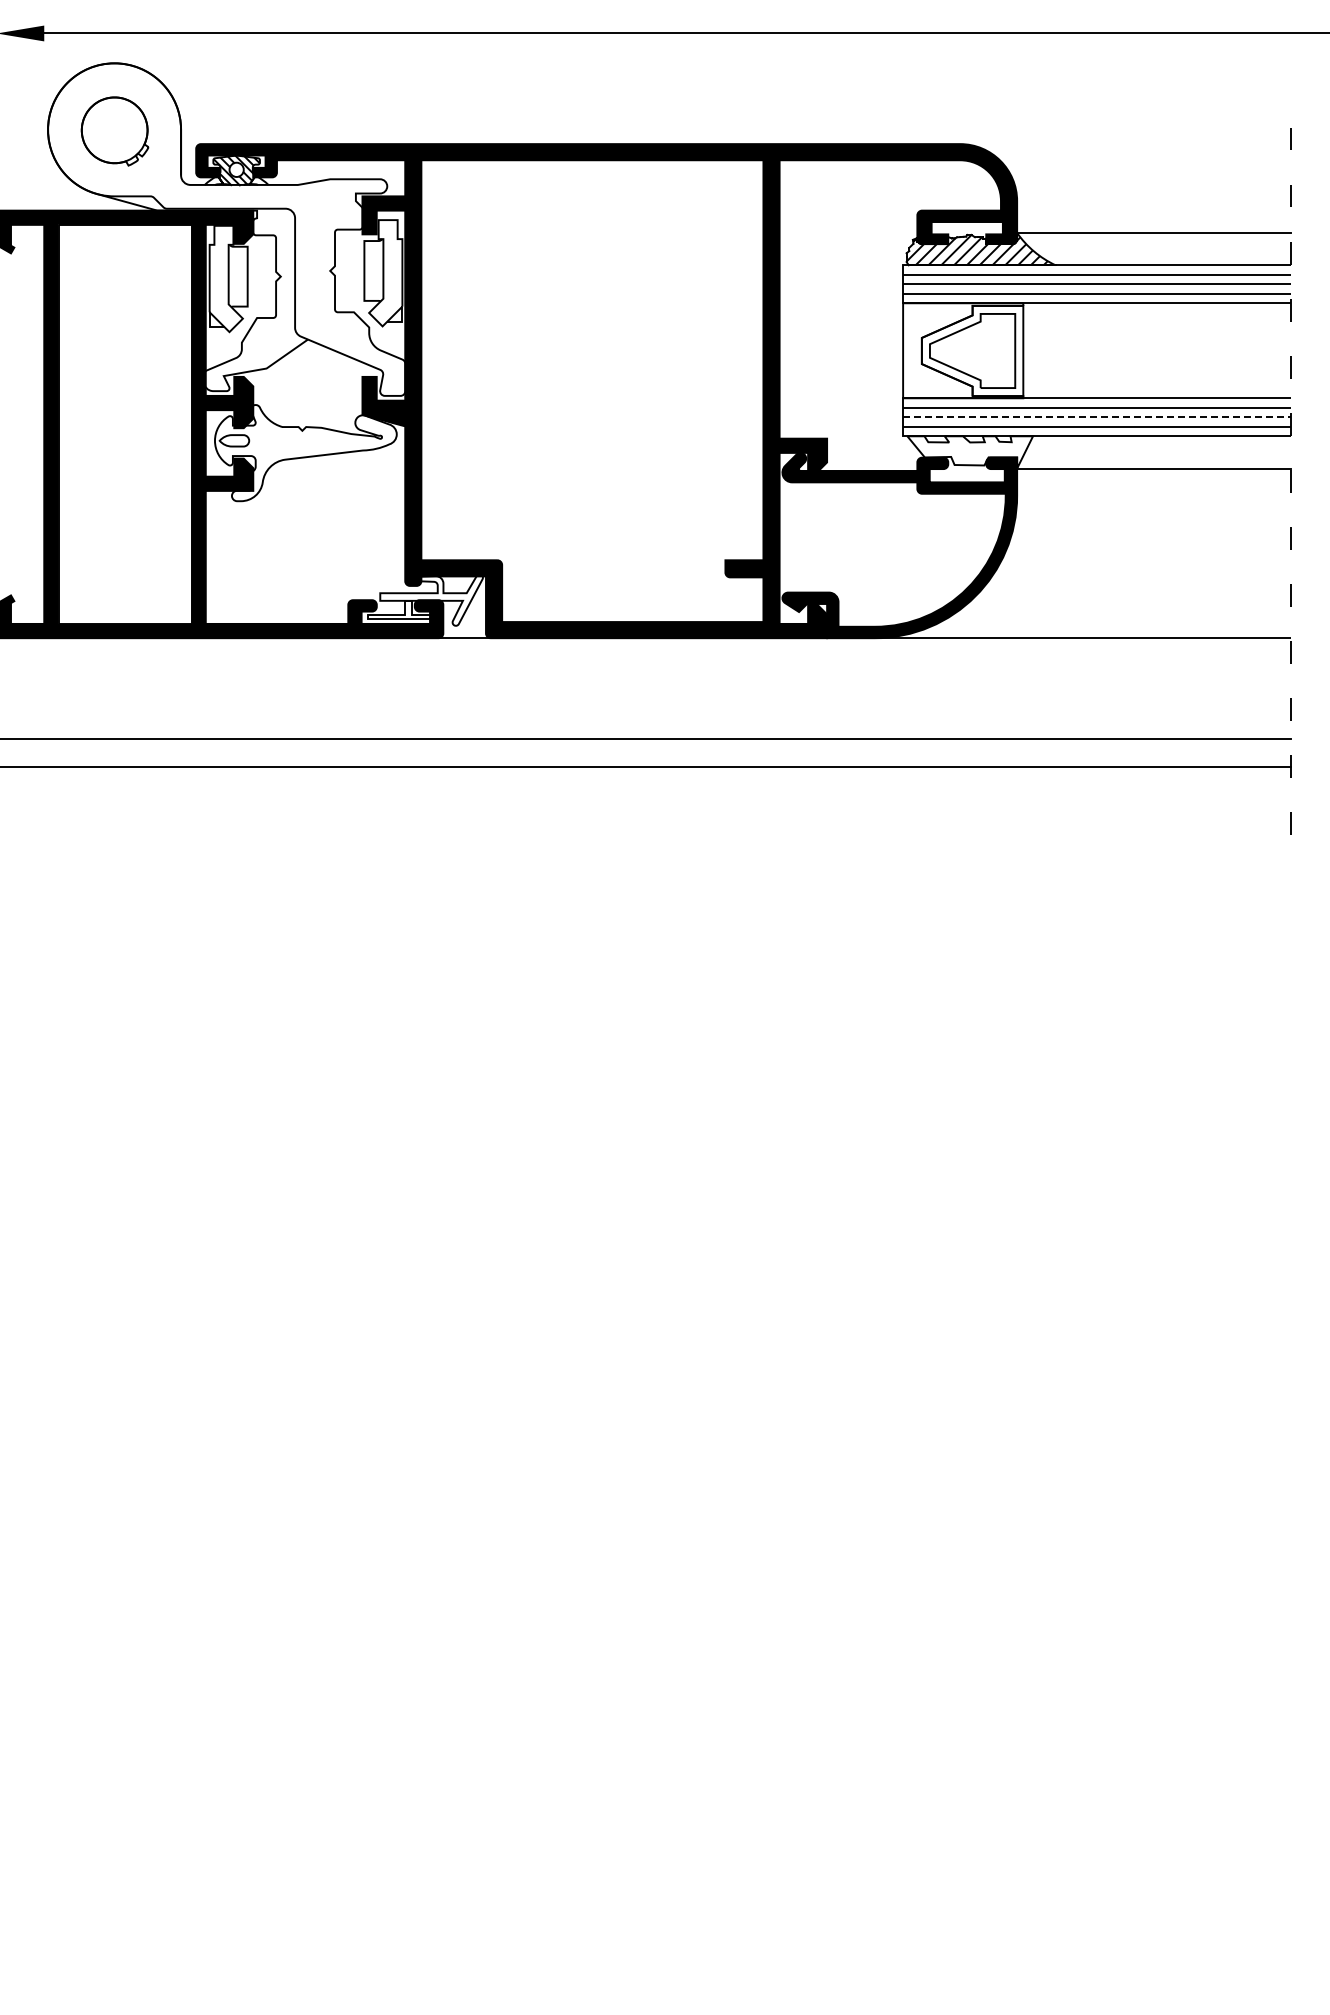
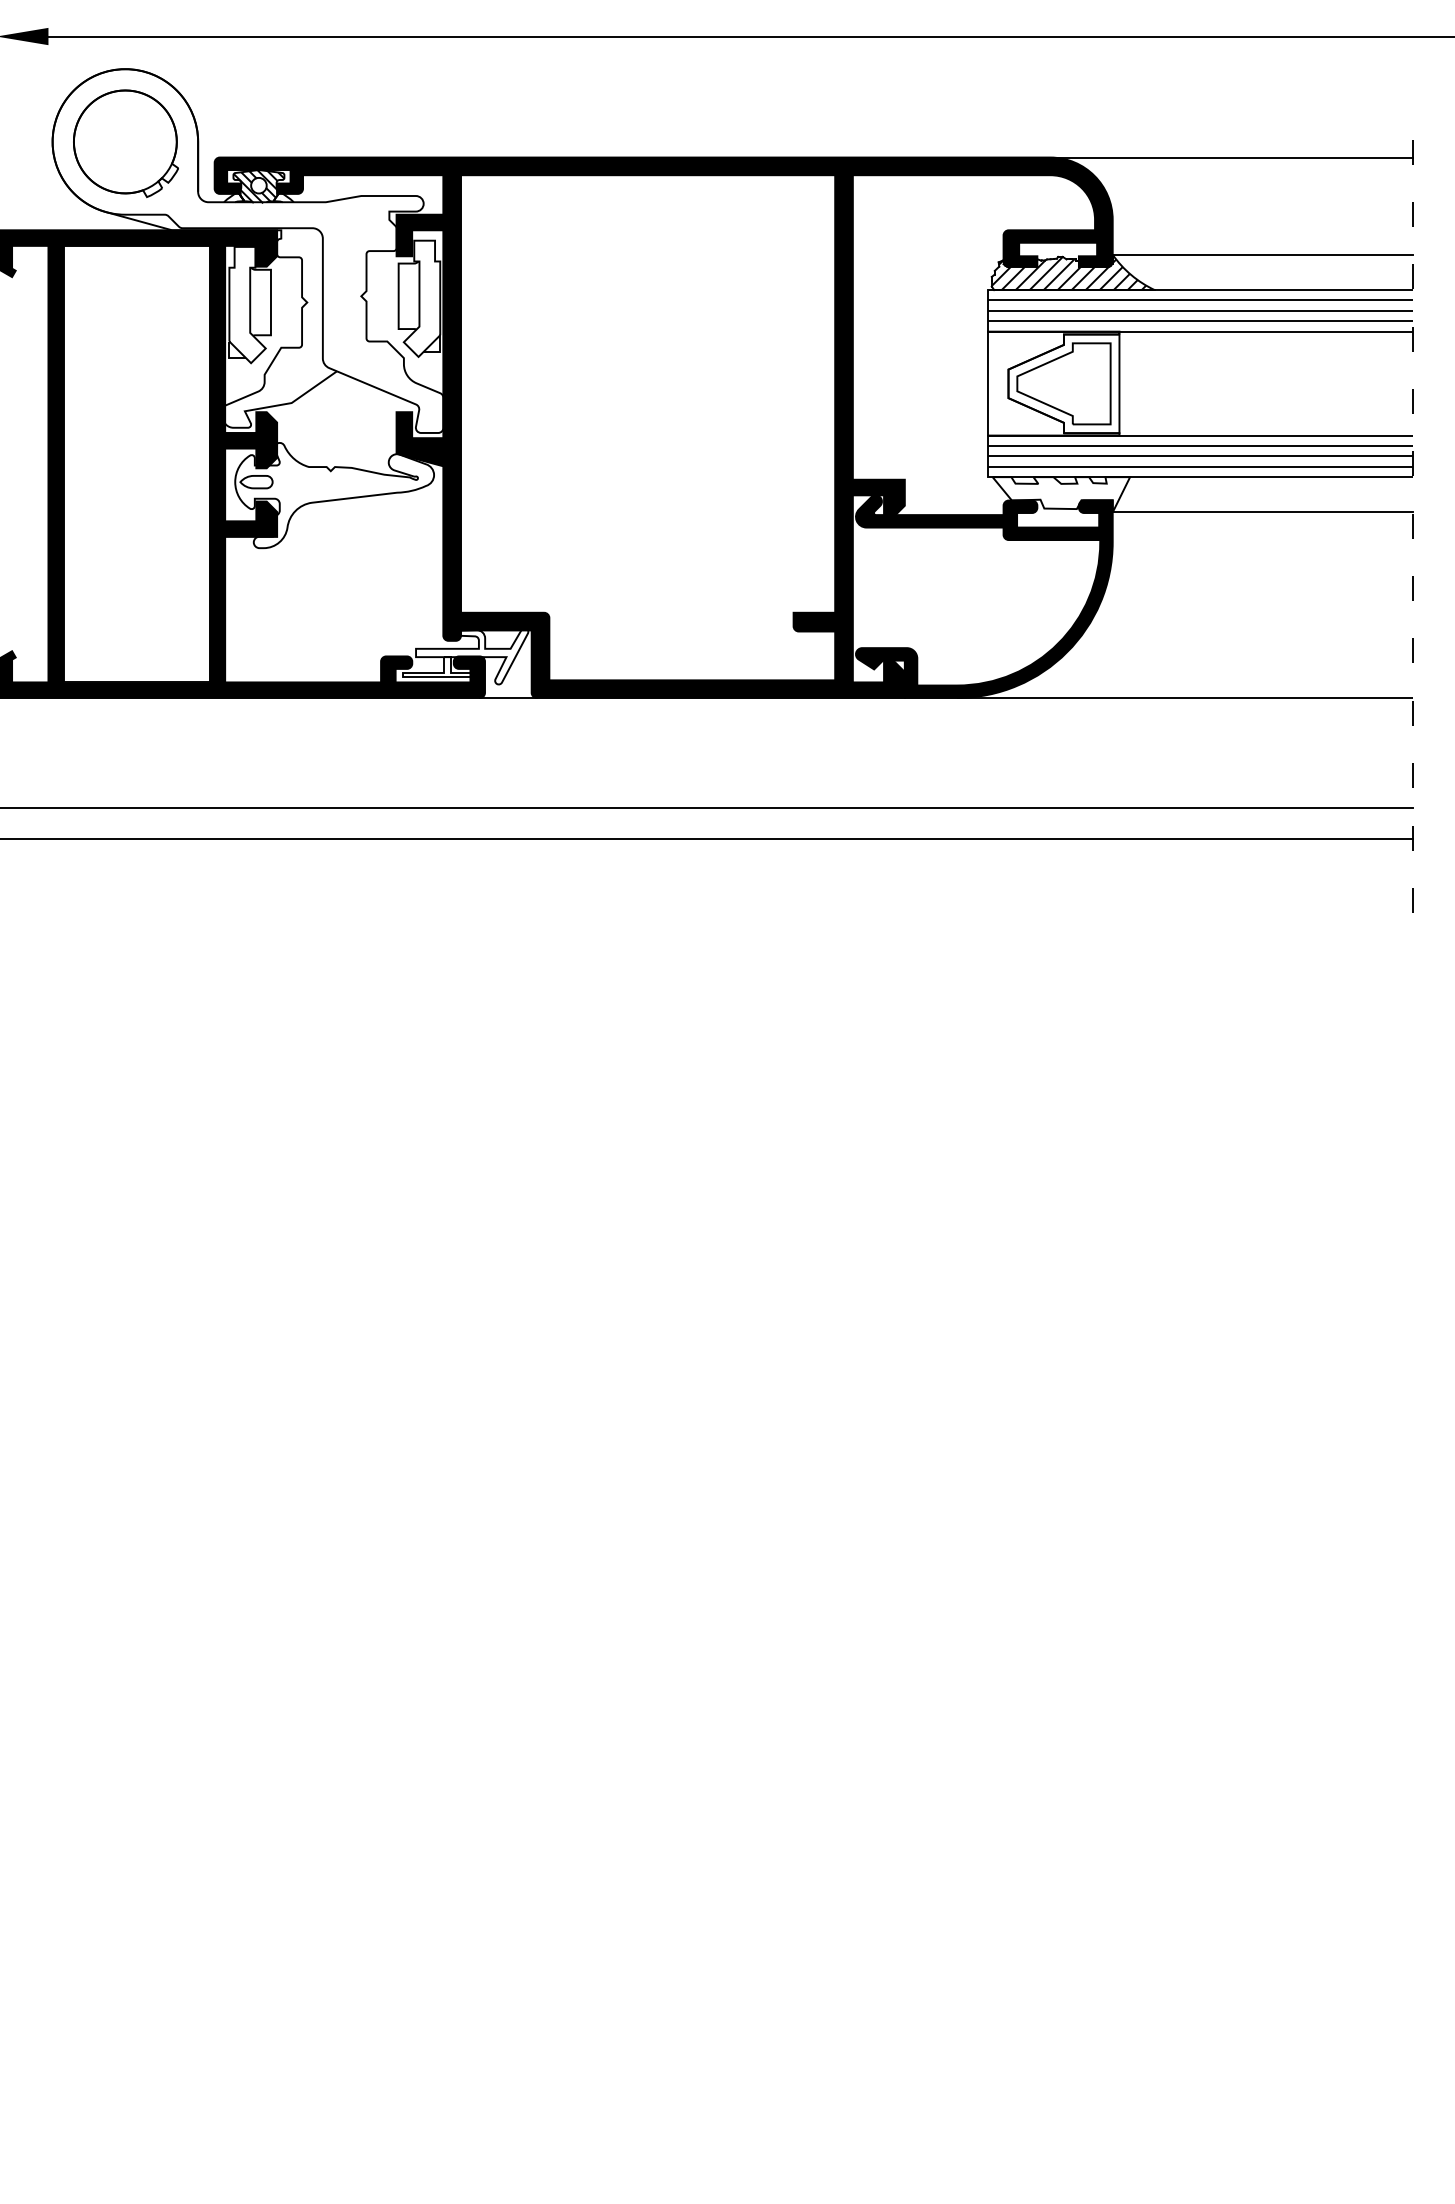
part: (114, 131) -> (125, 143), size x1.43
line: (1125, 144) -> (1231, 157), added
line: (1097, 417) -> (1200, 456), dashed -> solid

